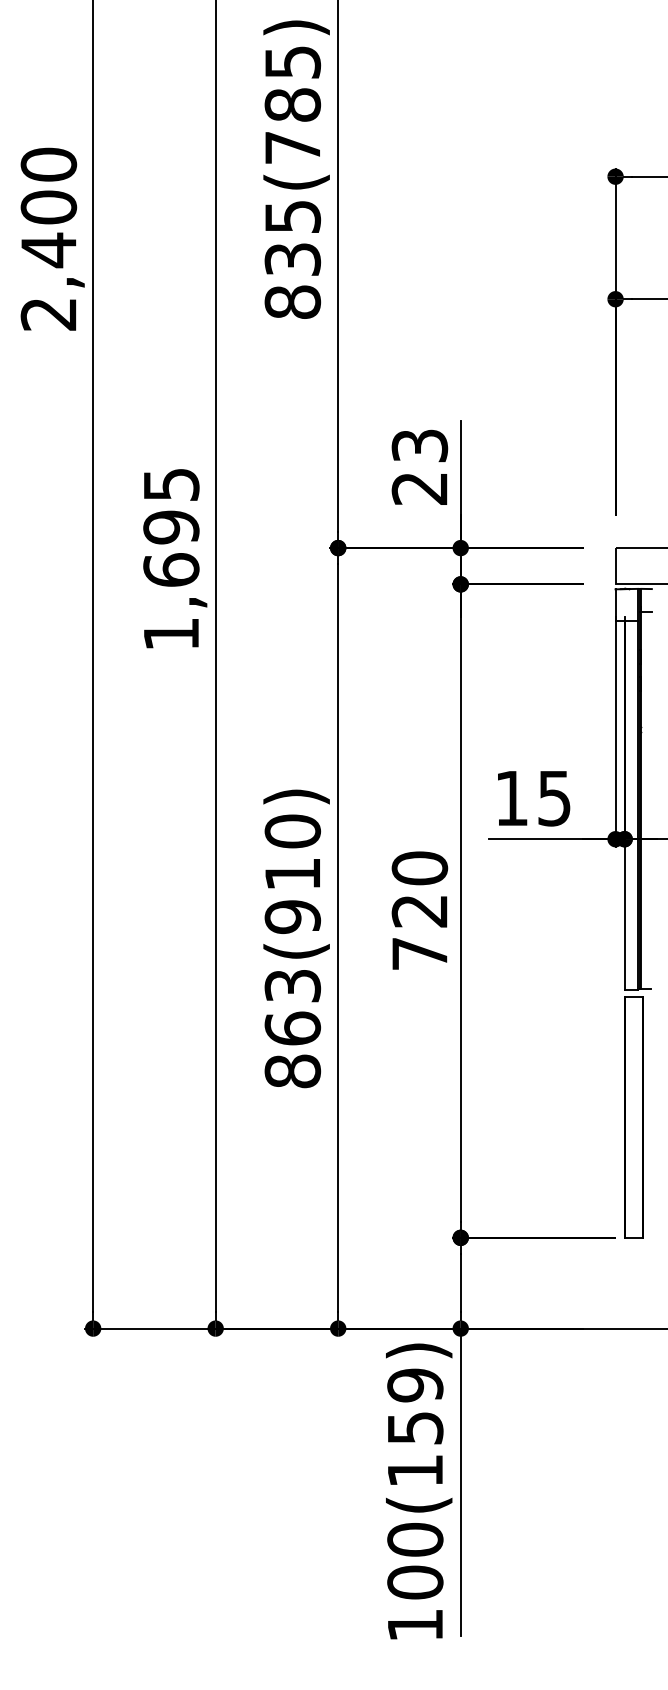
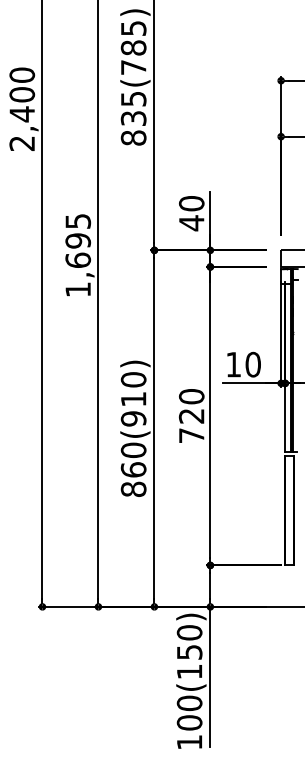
text: (419, 467) -> (191, 213), 23 -> 40
text: (552, 797) -> (252, 364), 15 -> 10
text: (292, 984) -> (133, 449), 863(910) -> 860(910)
text: (415, 1384) -> (189, 632), 100(159) -> 100(150)

